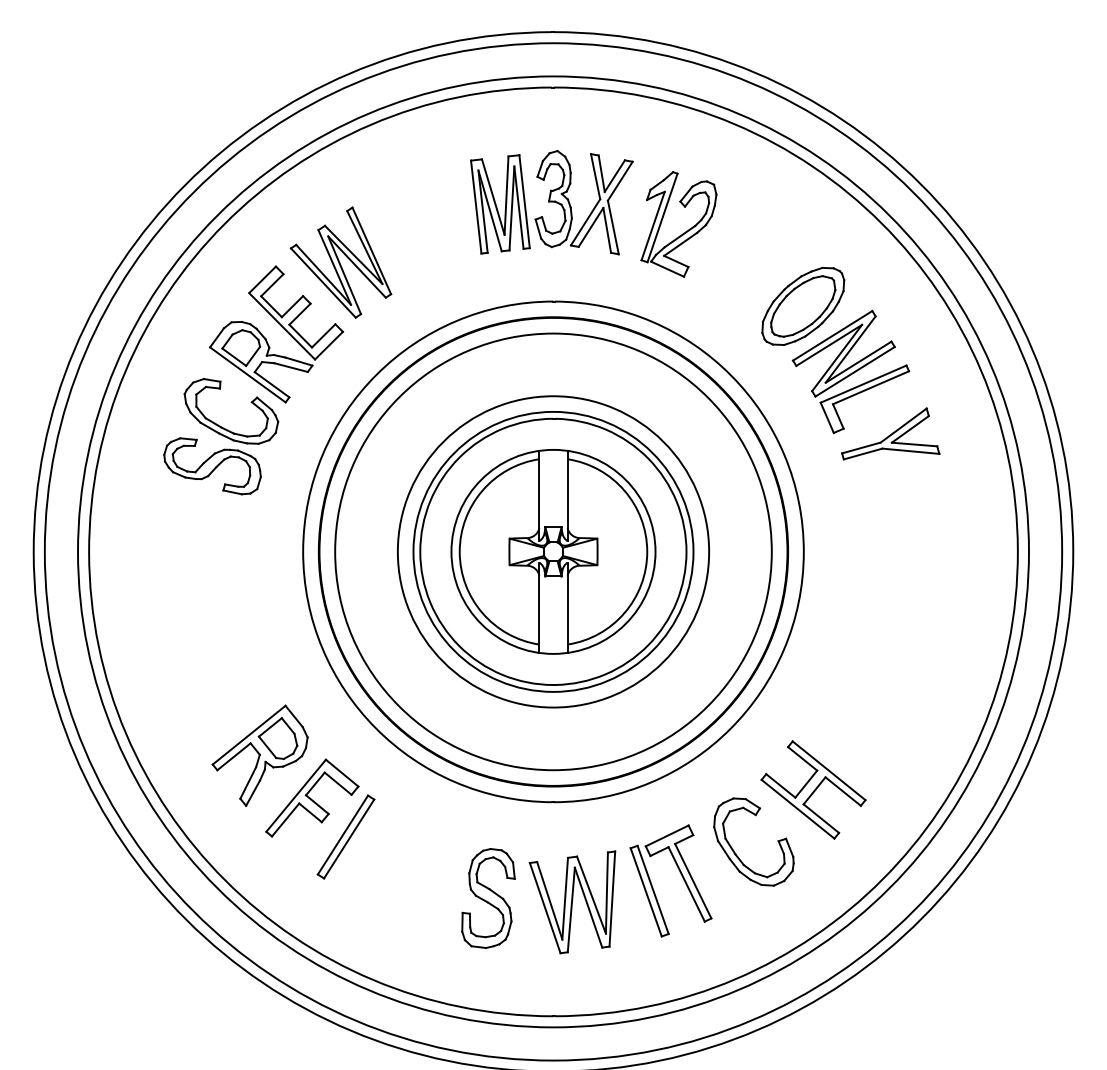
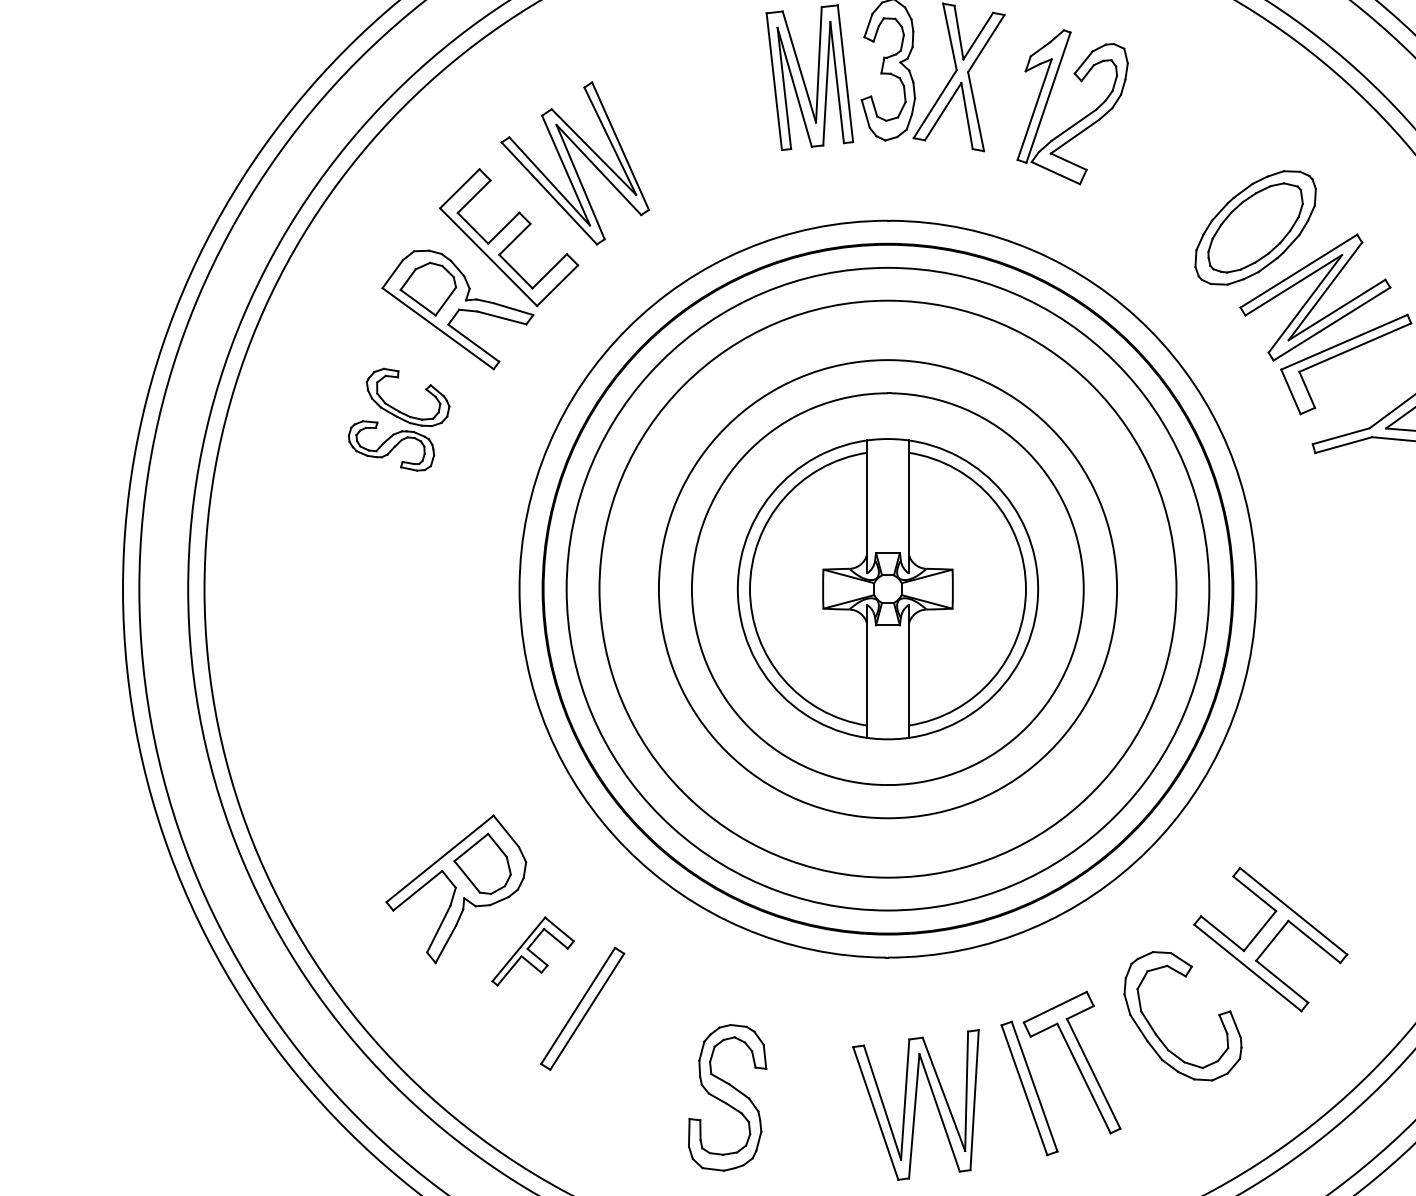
part: (221, 436) -> (399, 419), size x0.6
circle: (553, 551) -> (888, 588), size x1.4
part: (312, 797) -> (533, 950), size x0.6
part: (488, 898) -> (727, 1097), moved

